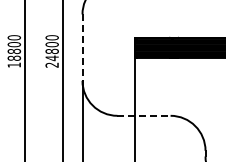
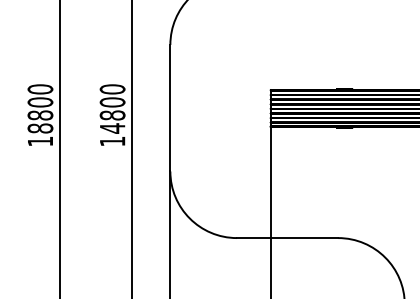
line: (82, 48) -> (170, 109), dashed -> solid
text: (51, 64) -> (111, 140), 24800 -> 14800
line: (144, 115) -> (288, 237), dashed -> solid

